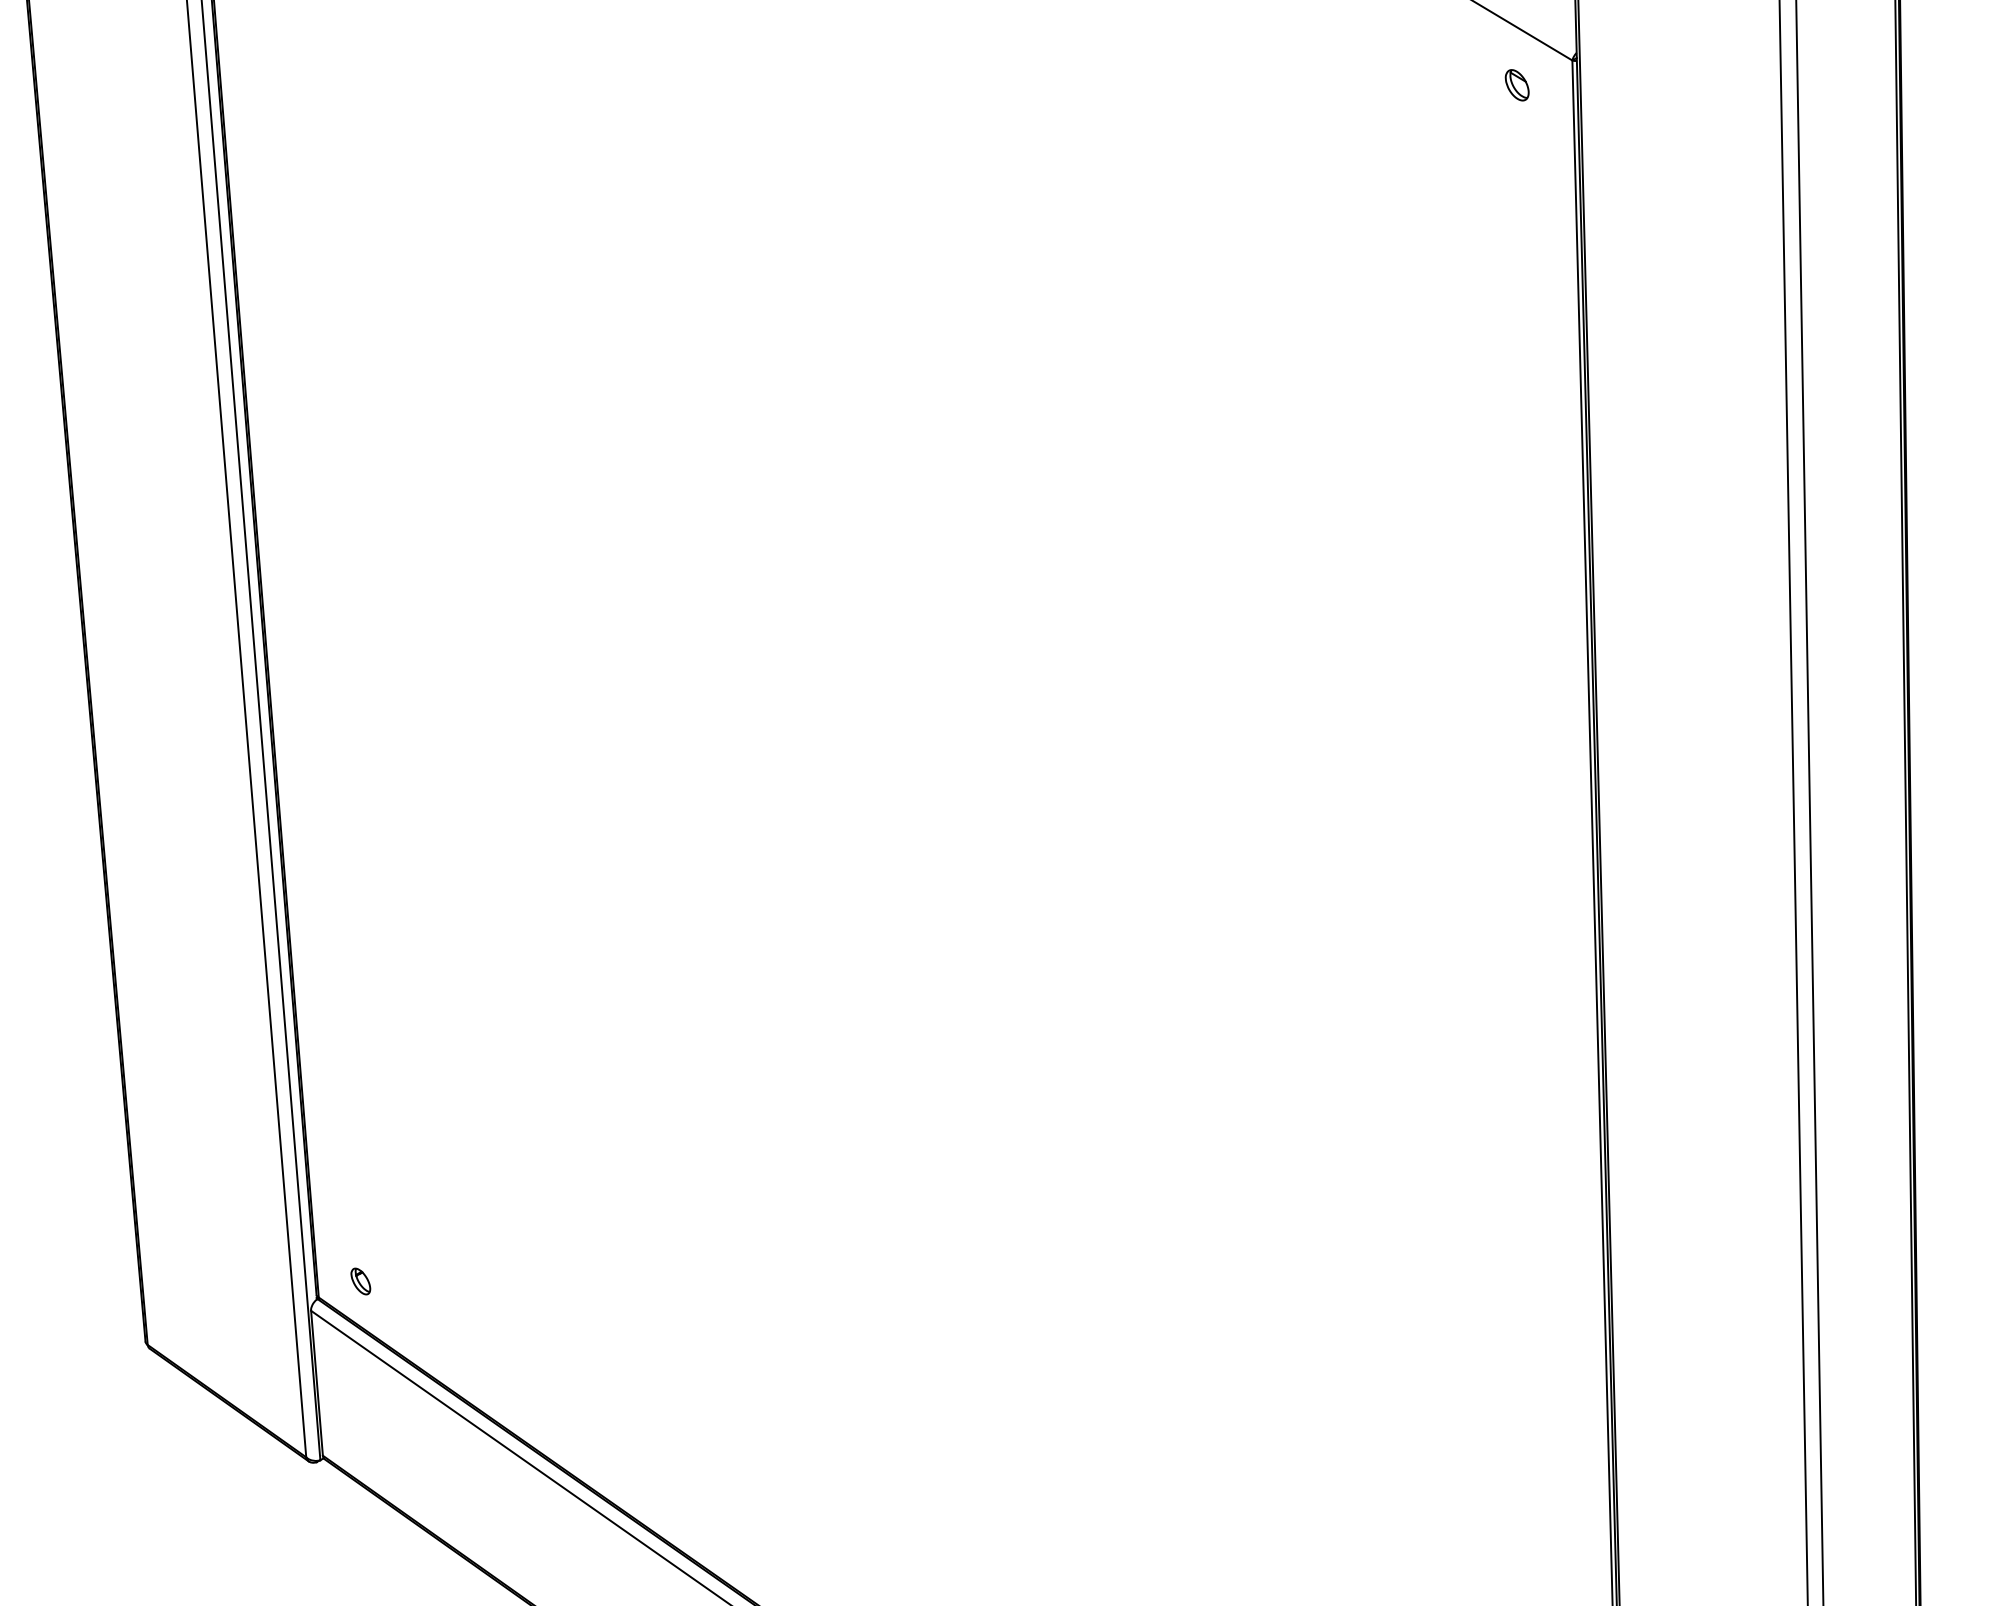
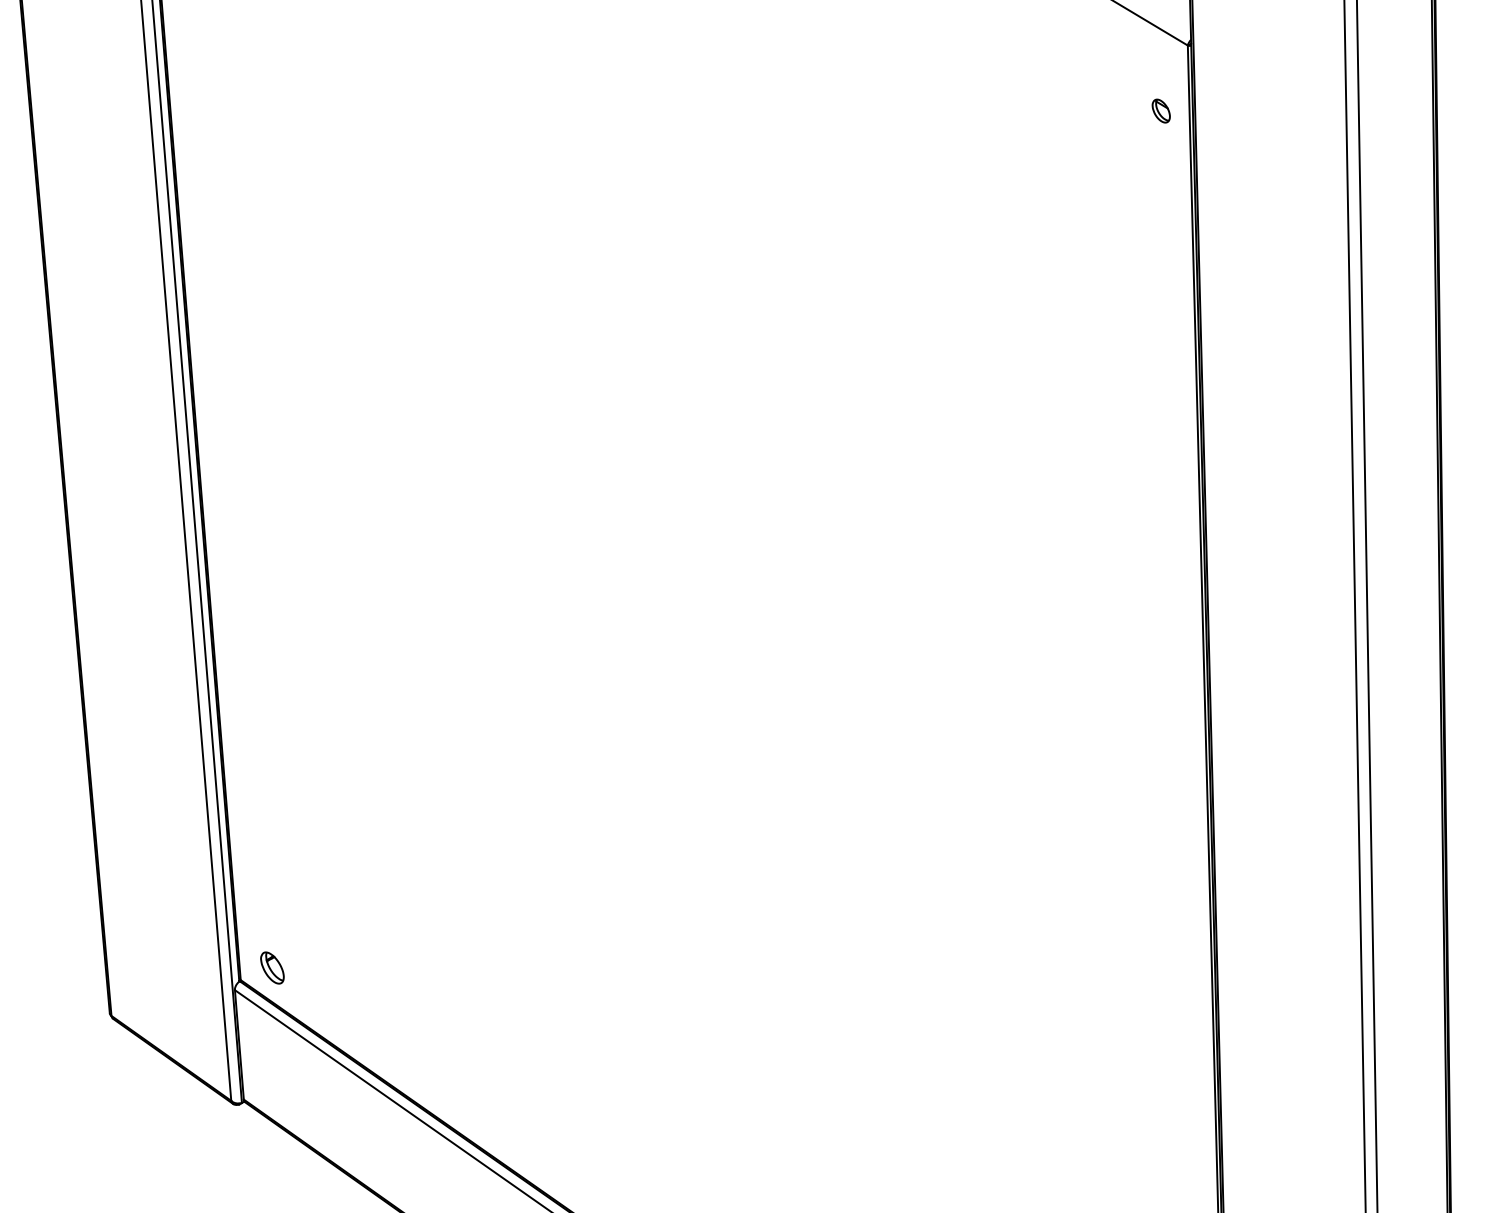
part: (1516, 85) -> (1160, 111), moved
part: (360, 1281) -> (272, 968), size x1.6

